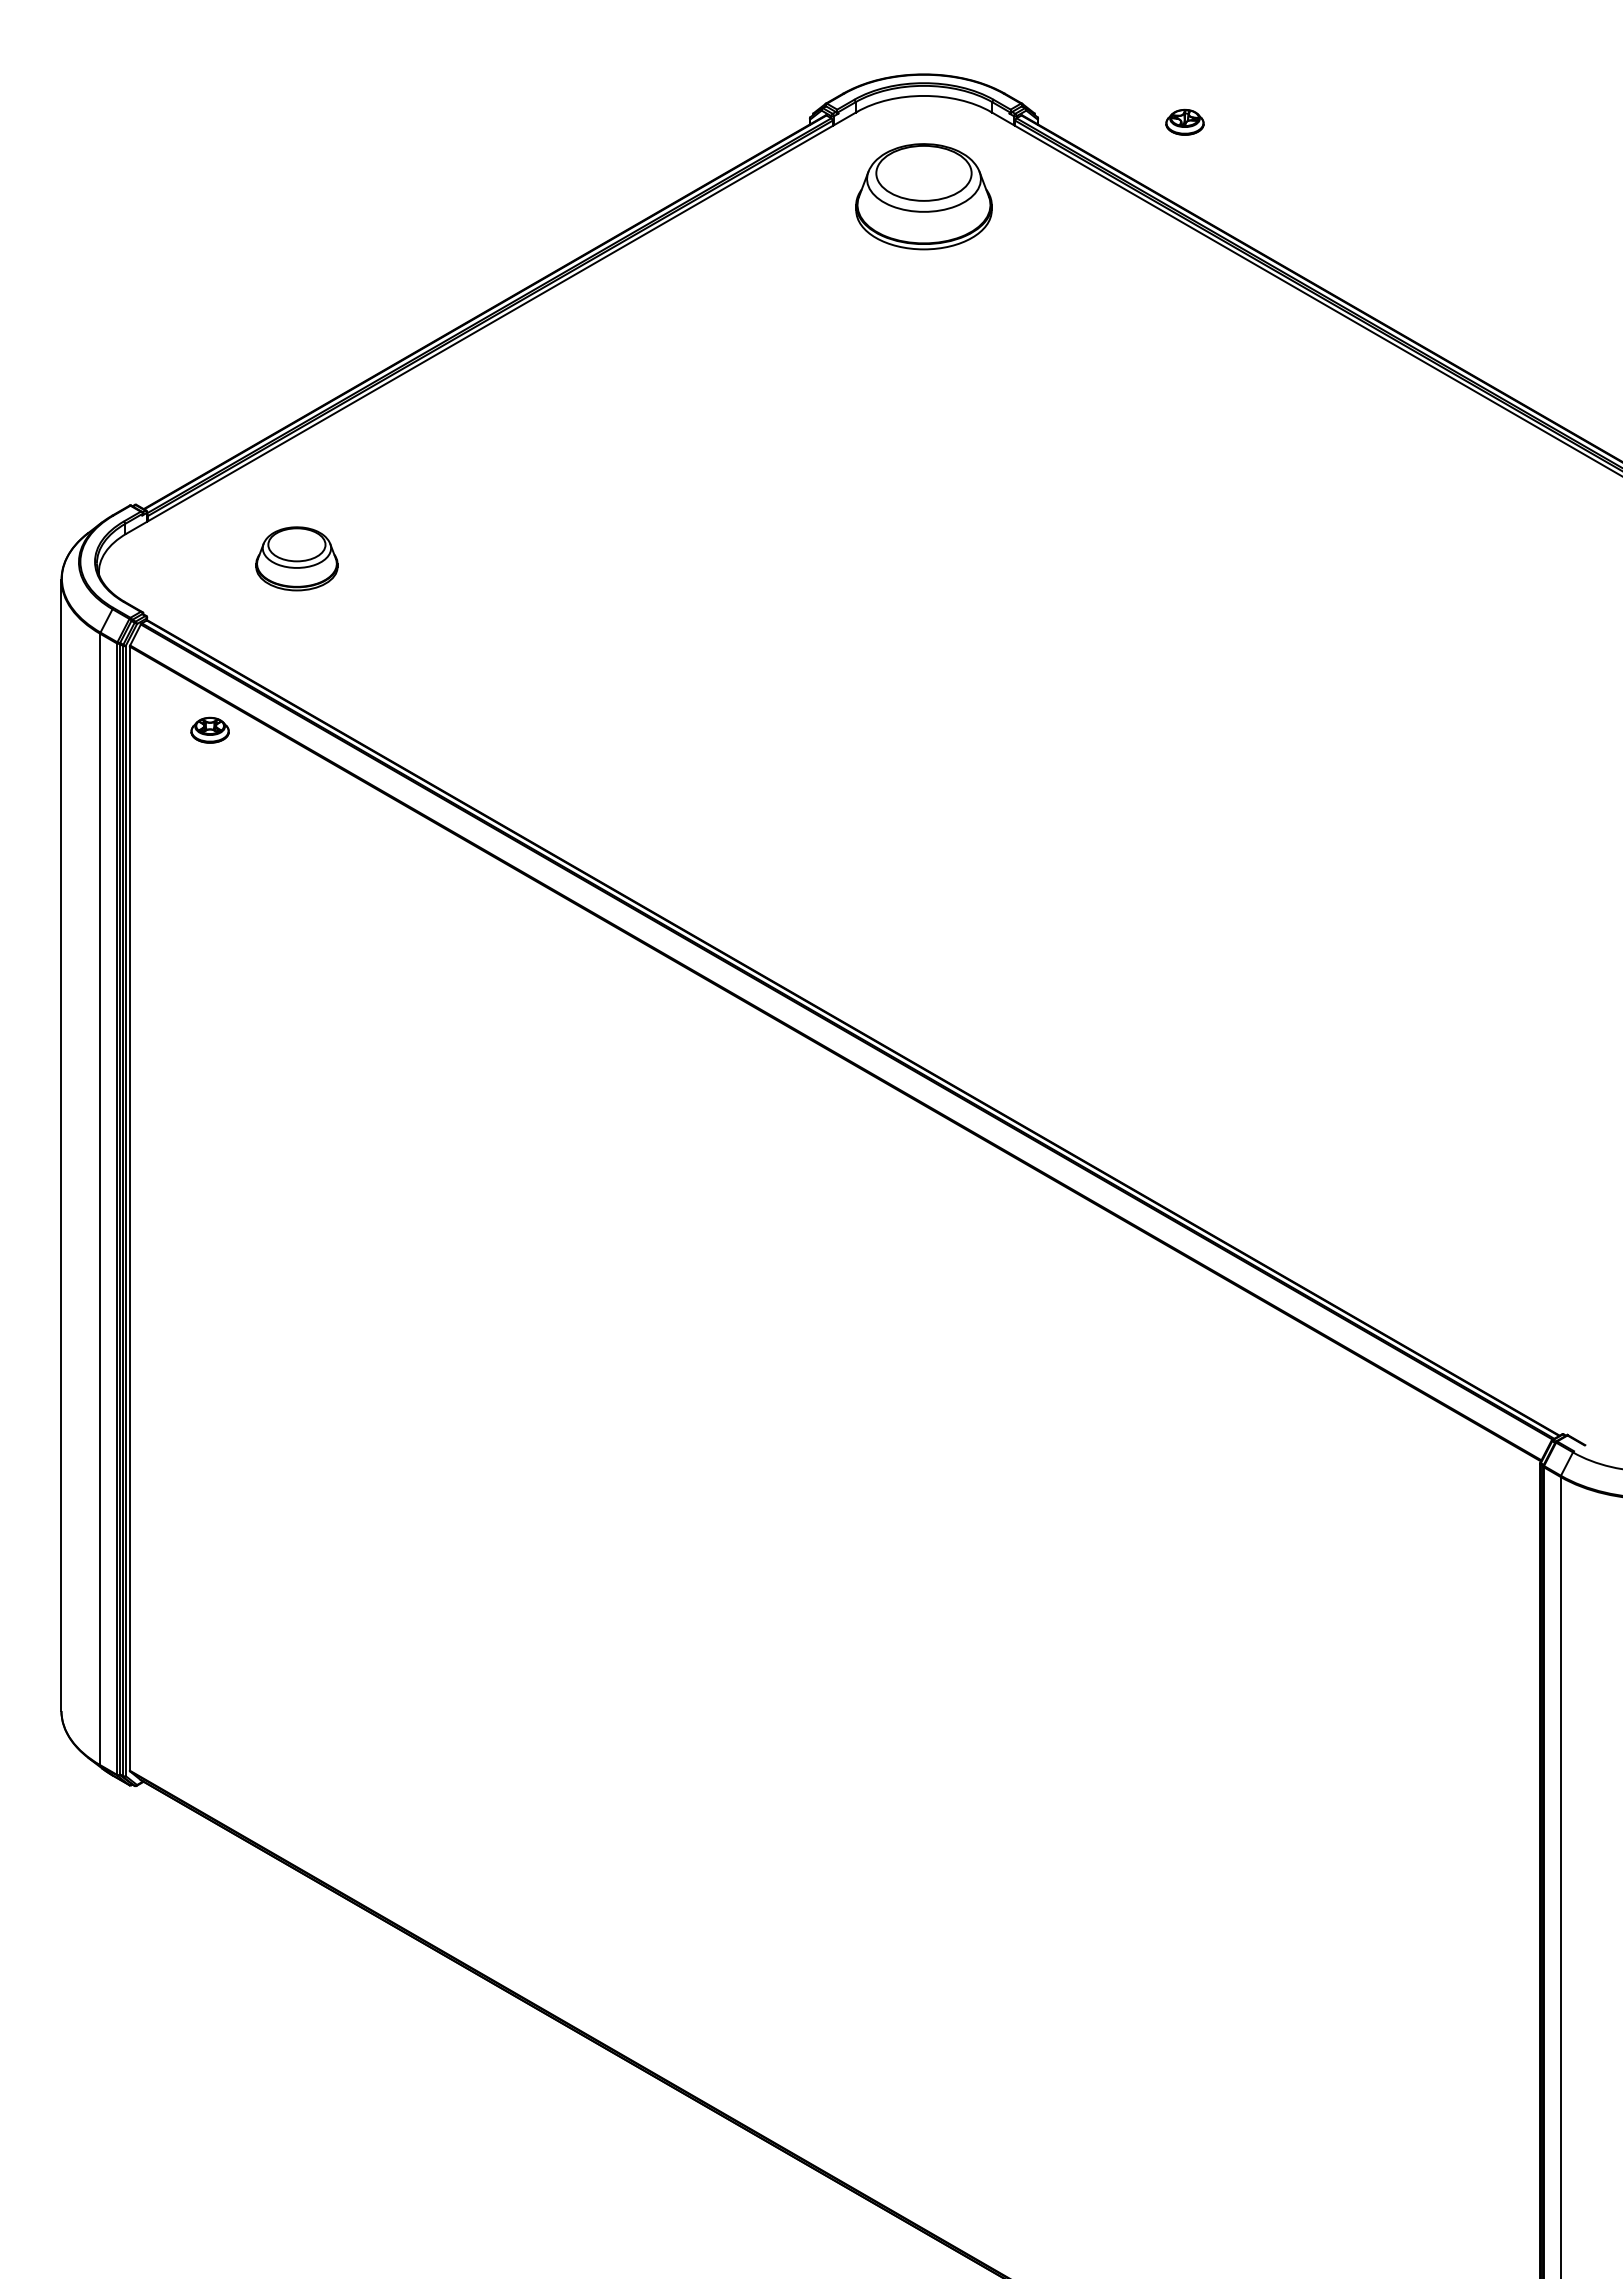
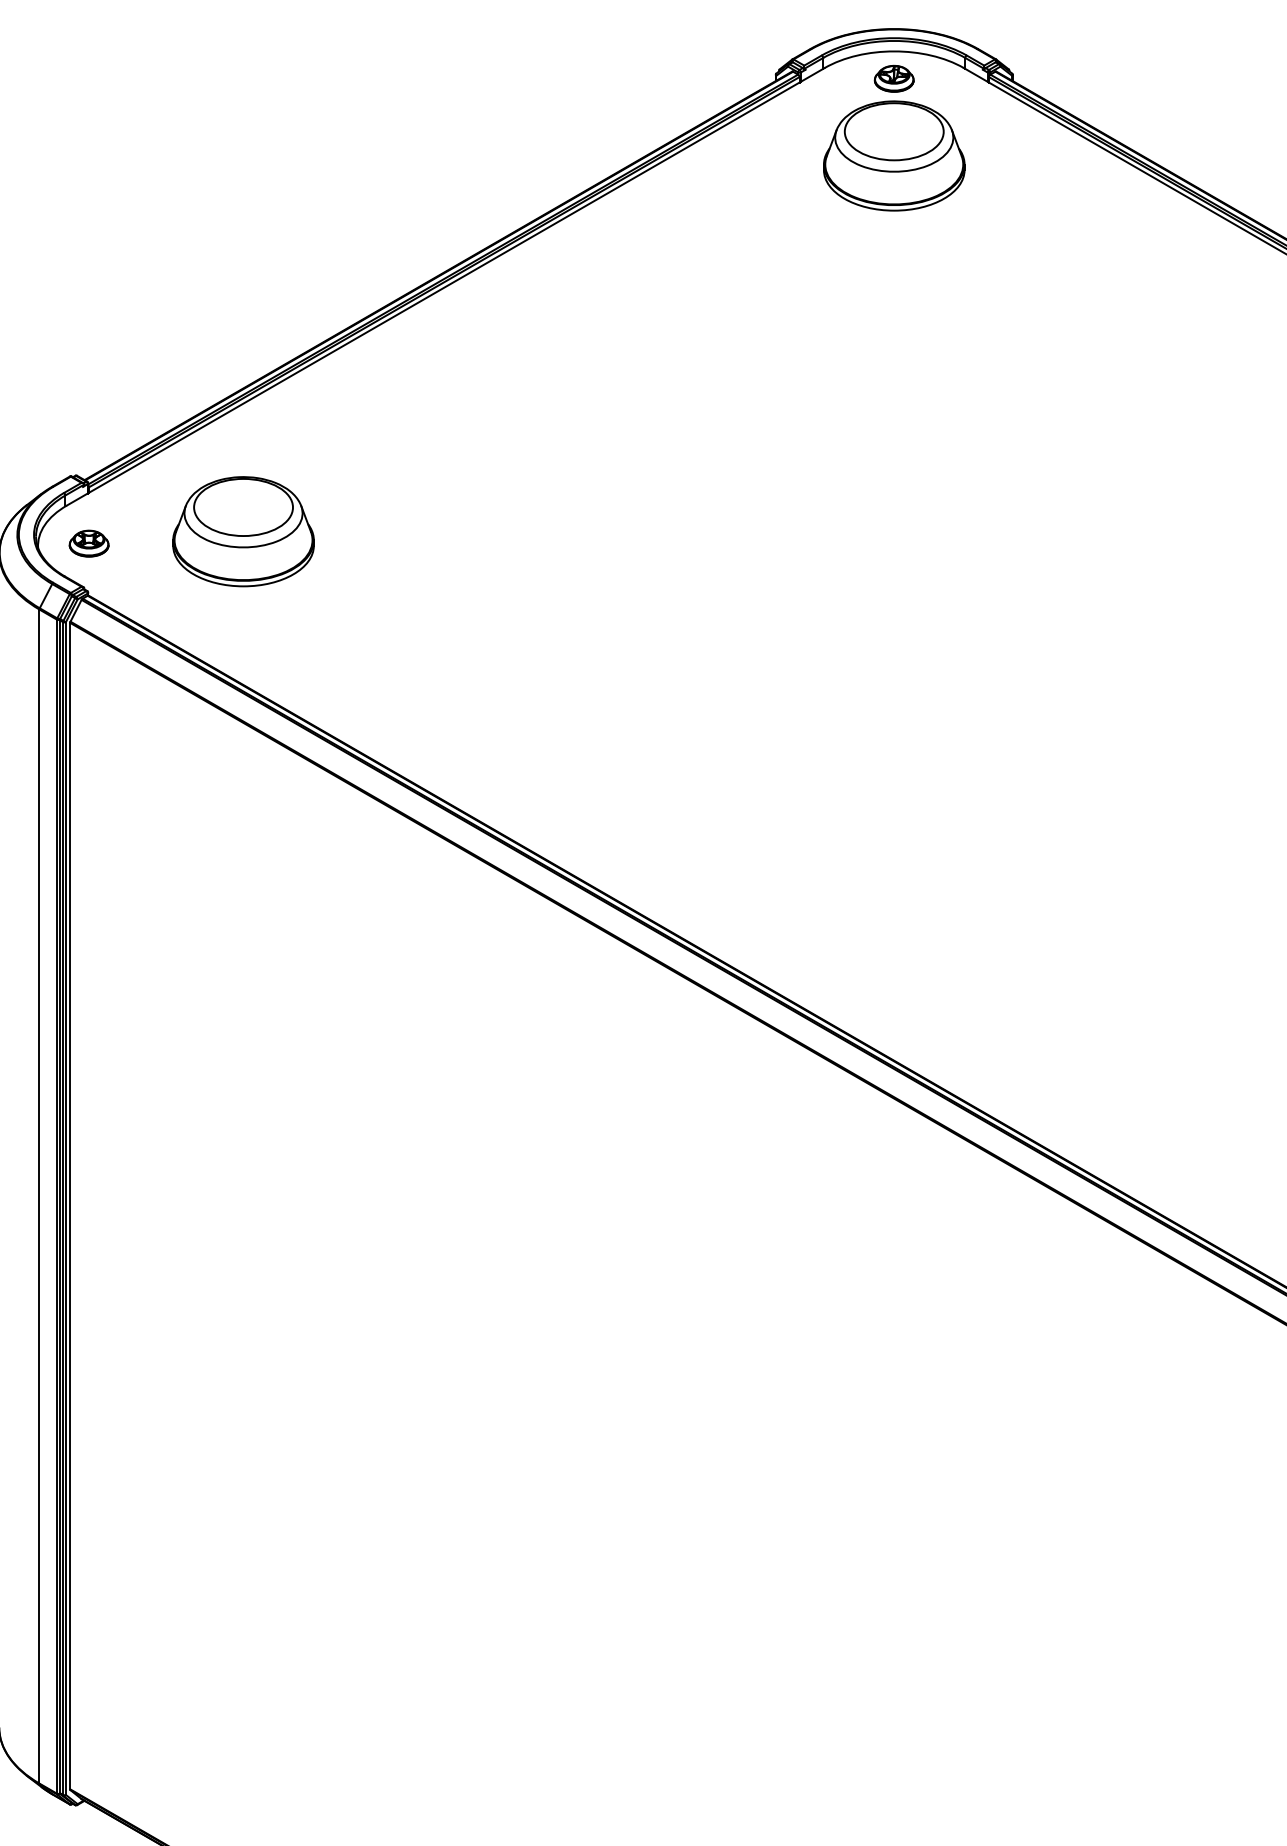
part: (1184, 121) -> (893, 77), moved
part: (296, 558) -> (243, 531), size x1.67
part: (209, 729) -> (88, 542), moved

